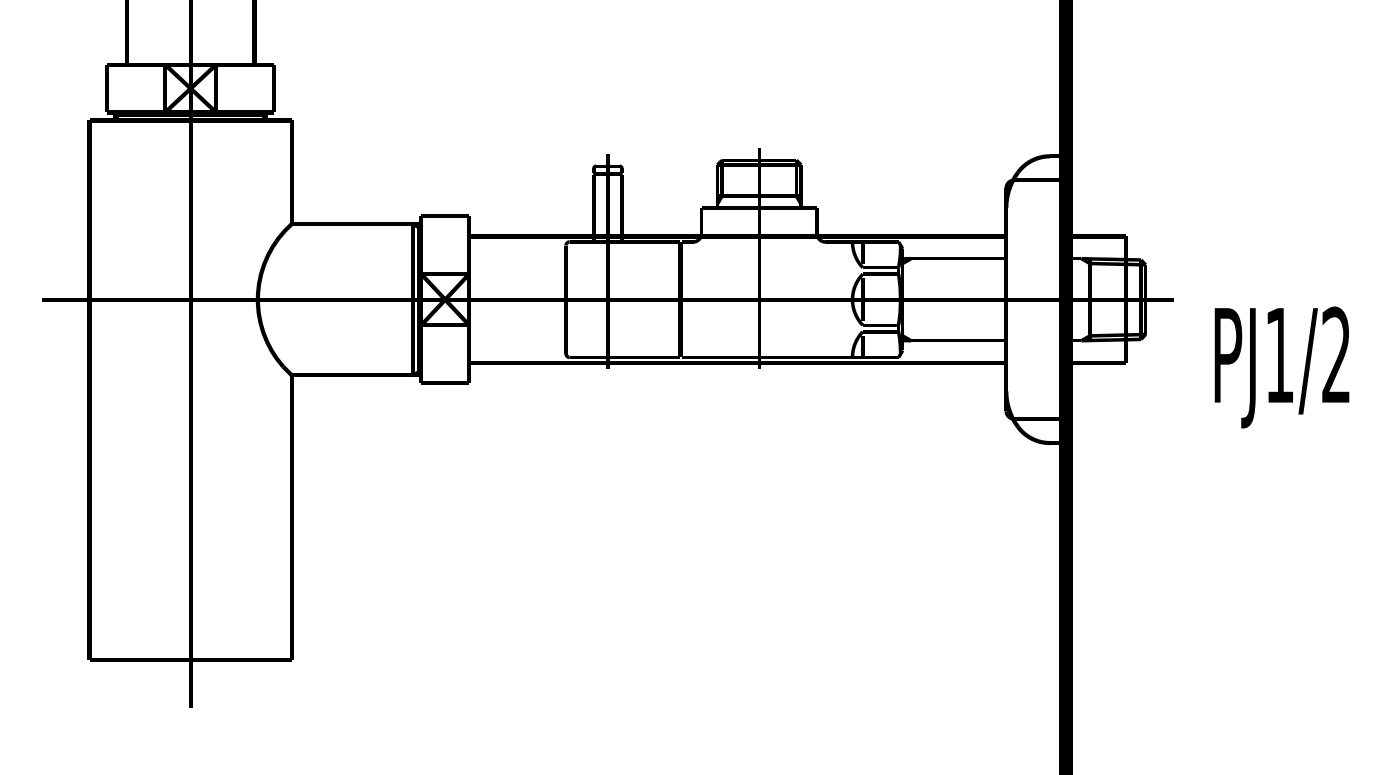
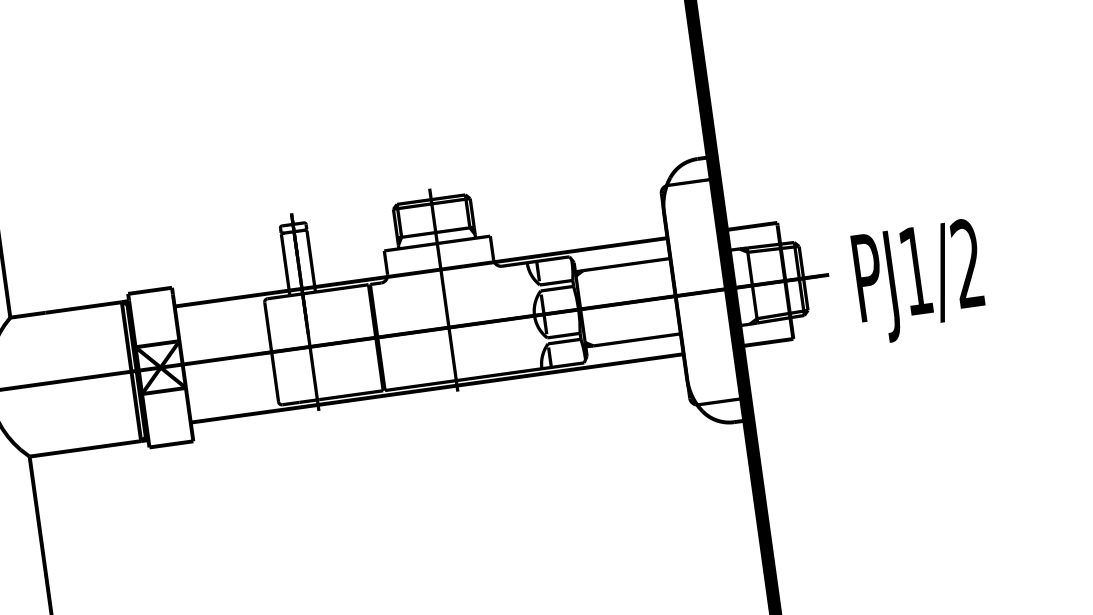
text: (1281, 367) -> (918, 281), moved

